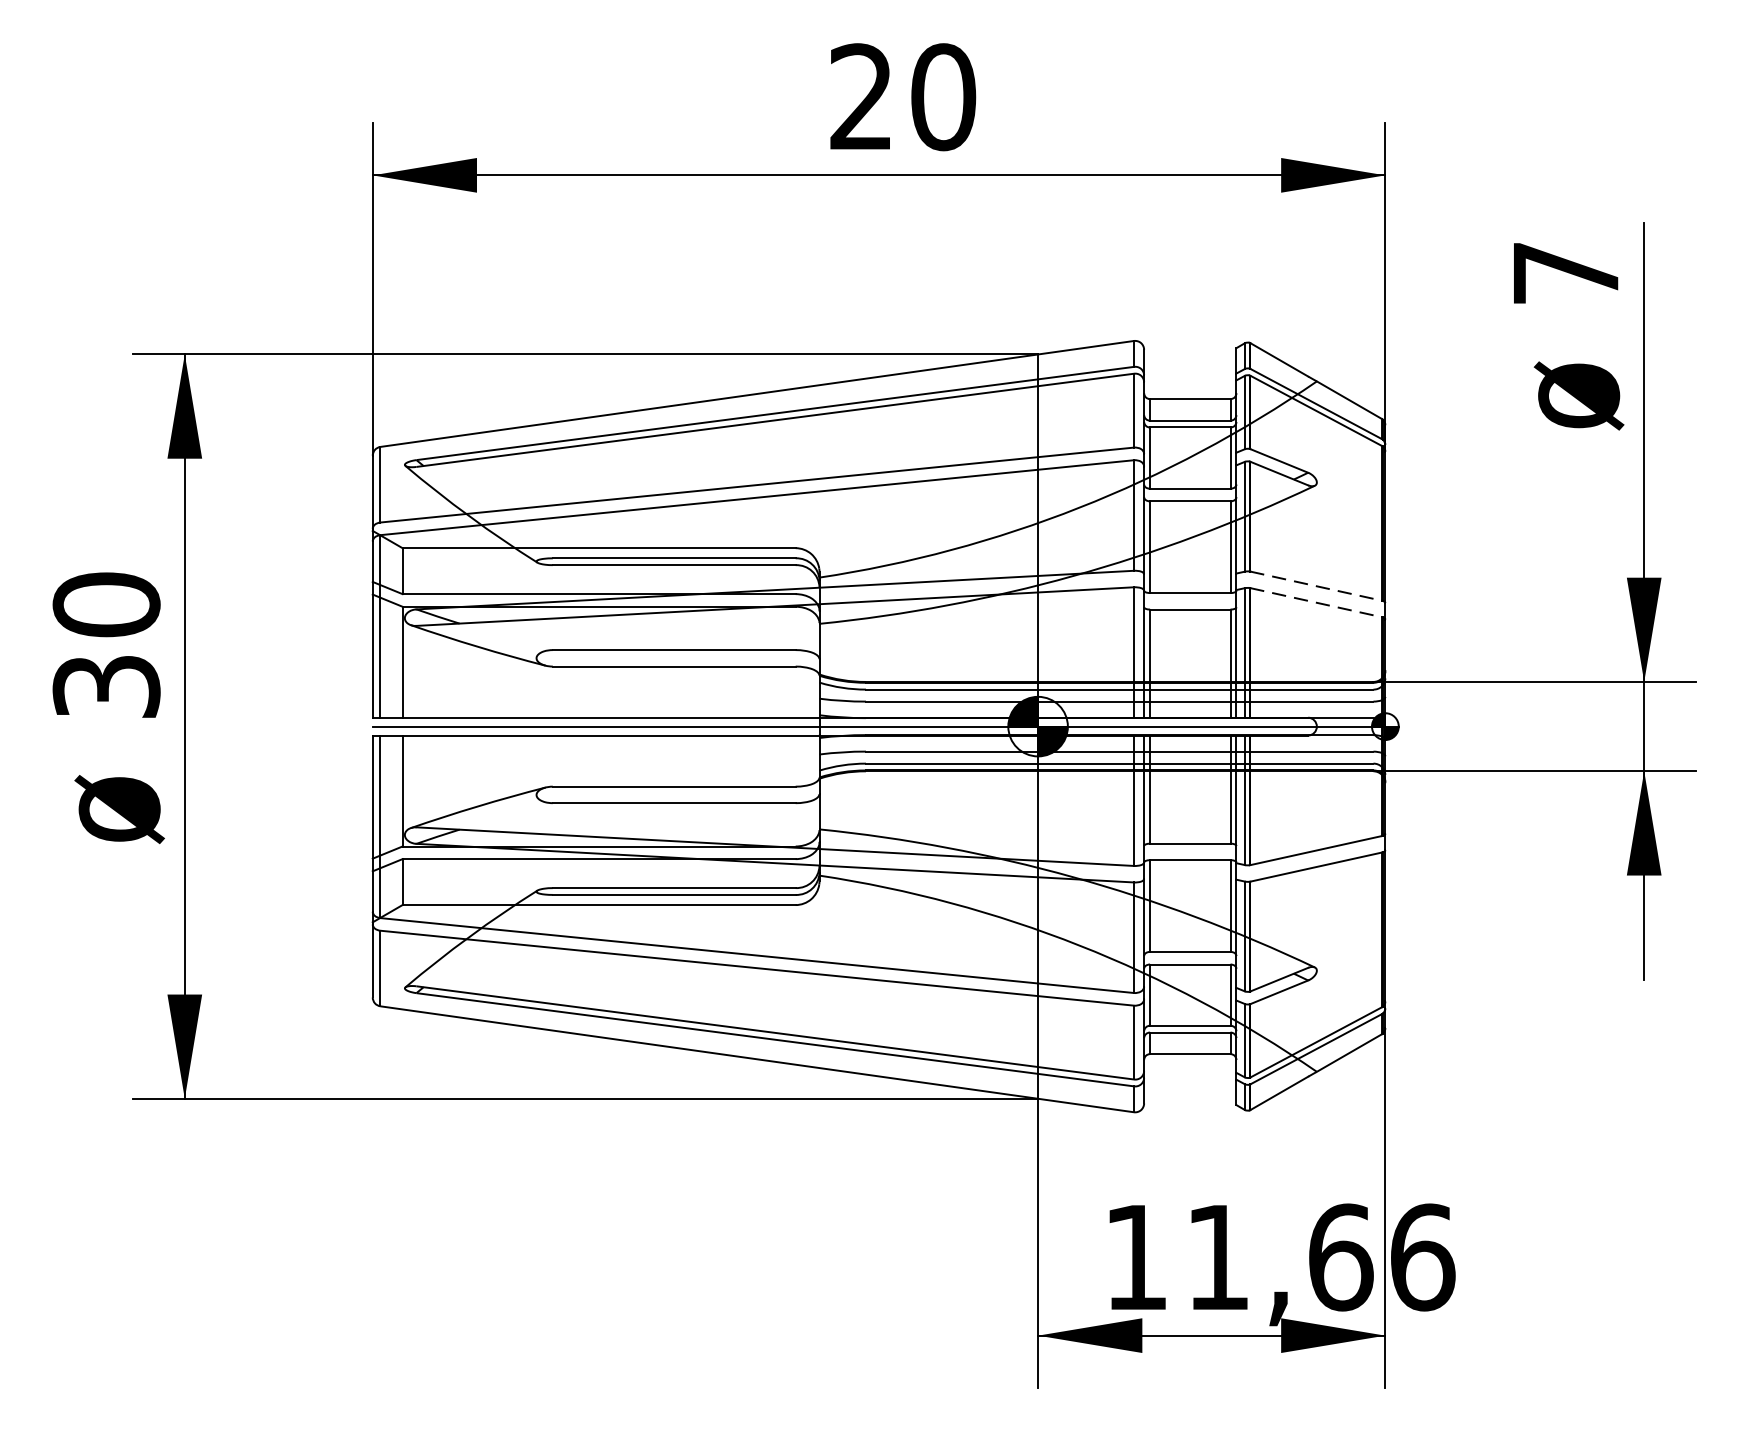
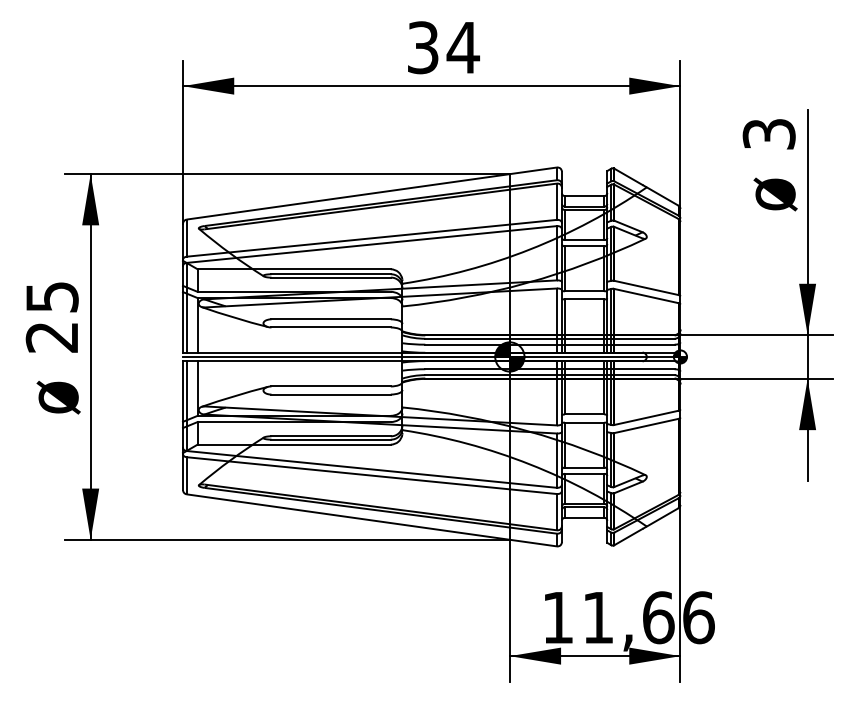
text: (902, 96) -> (443, 47), 20 -> 34
text: (1564, 273) -> (768, 134), 7 -> 3
line: (1316, 587) -> (646, 288), dashed -> solid
line: (1316, 603) -> (646, 296), dashed -> solid
text: (105, 644) -> (51, 316), 30 -> 25

